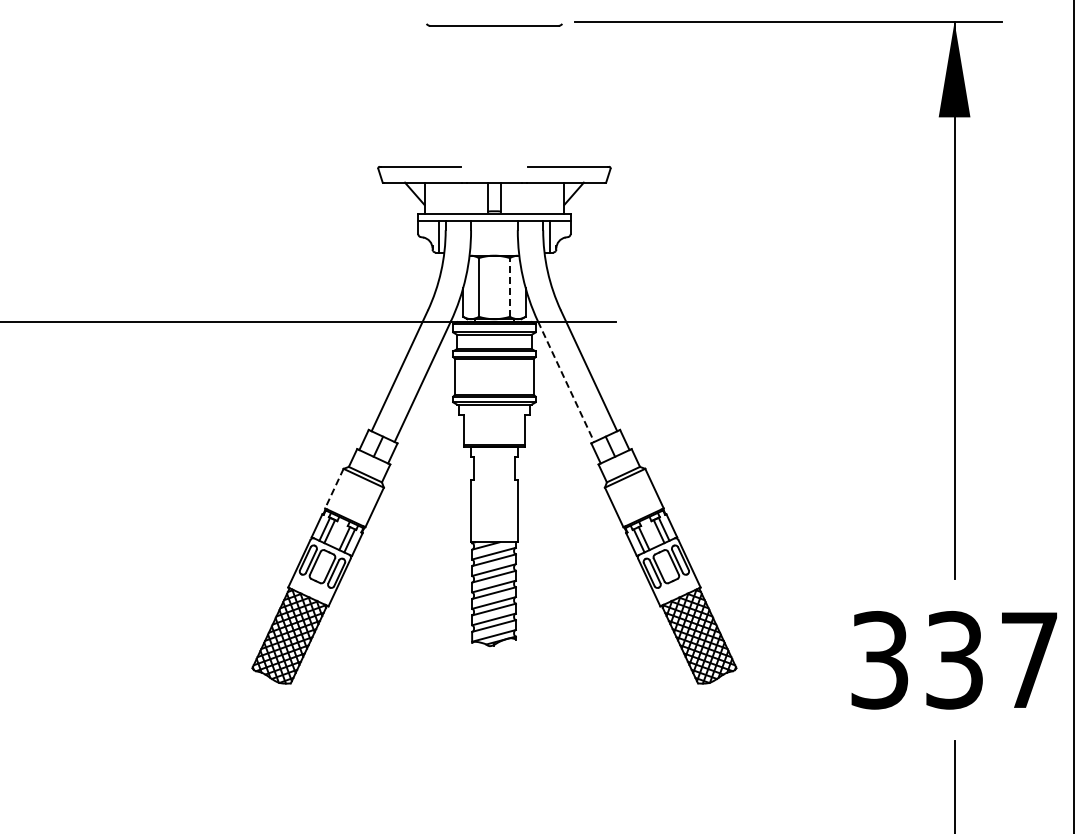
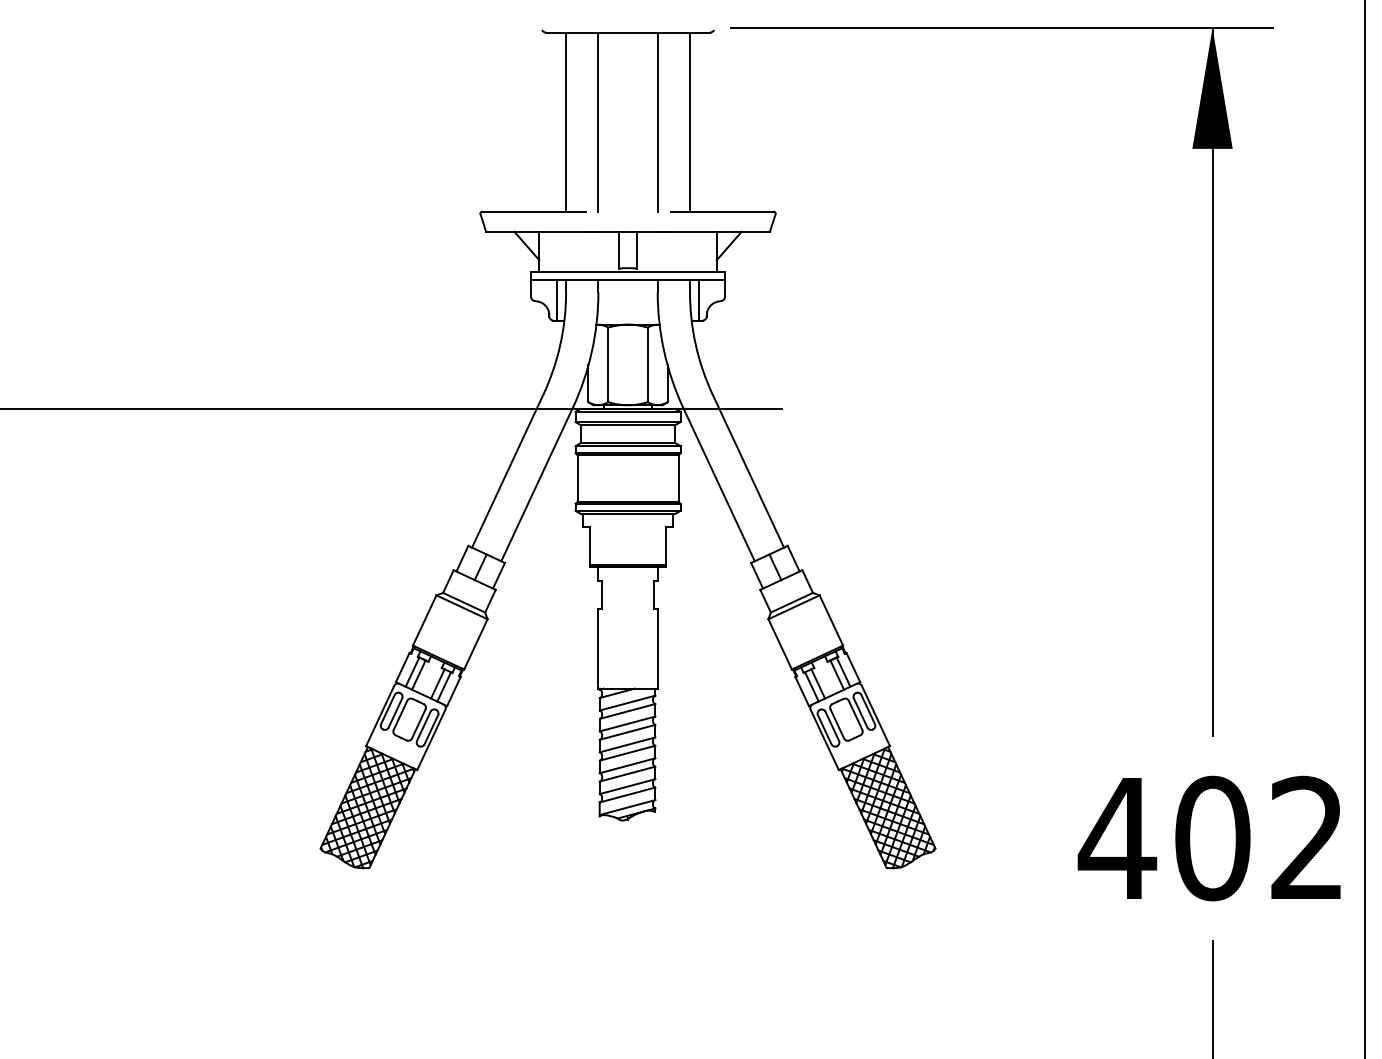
line: (445, 95) -> (565, 121), added
line: (471, 95) -> (598, 121), added
line: (517, 95) -> (657, 121), added
line: (543, 95) -> (690, 121), added
line: (510, 286) -> (648, 363), dashed -> solid
line: (566, 382) -> (719, 485), dashed -> solid
line: (334, 488) -> (424, 620), dashed -> solid
text: (952, 660) -> (1209, 838), 337 -> 402

